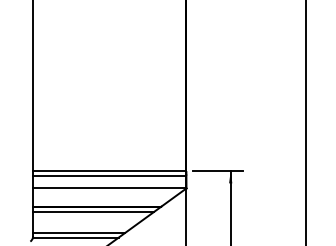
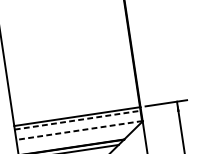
line: (109, 175) -> (77, 120), solid -> dashed
line: (109, 188) -> (79, 130), solid -> dashed

